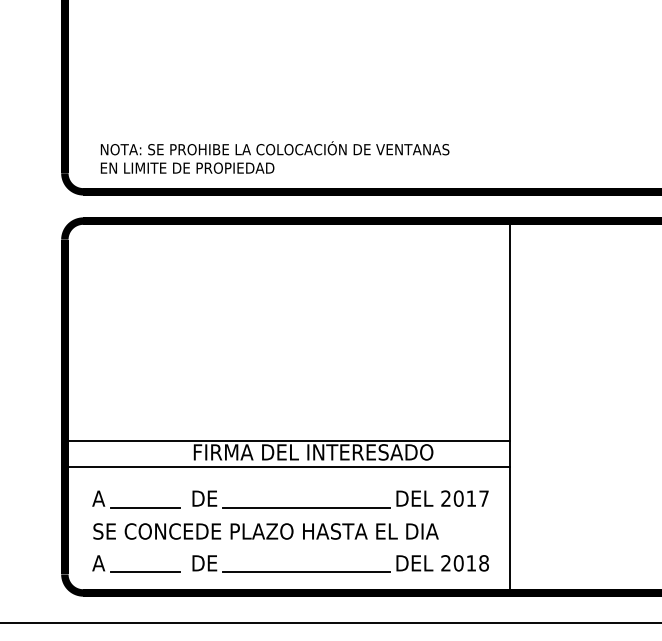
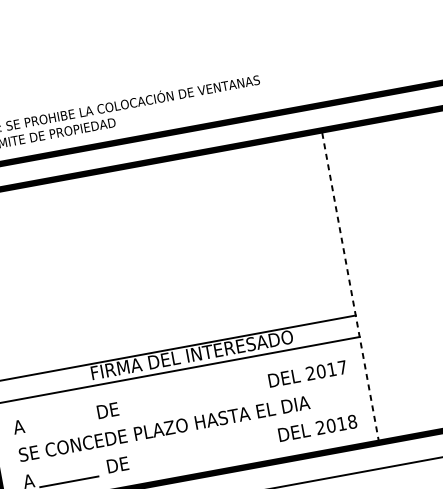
line: (510, 407) -> (350, 286), solid -> dashed
line: (144, 507) -> (58, 427), removed
line: (306, 507) -> (194, 402), removed
line: (306, 572) -> (204, 456), removed

